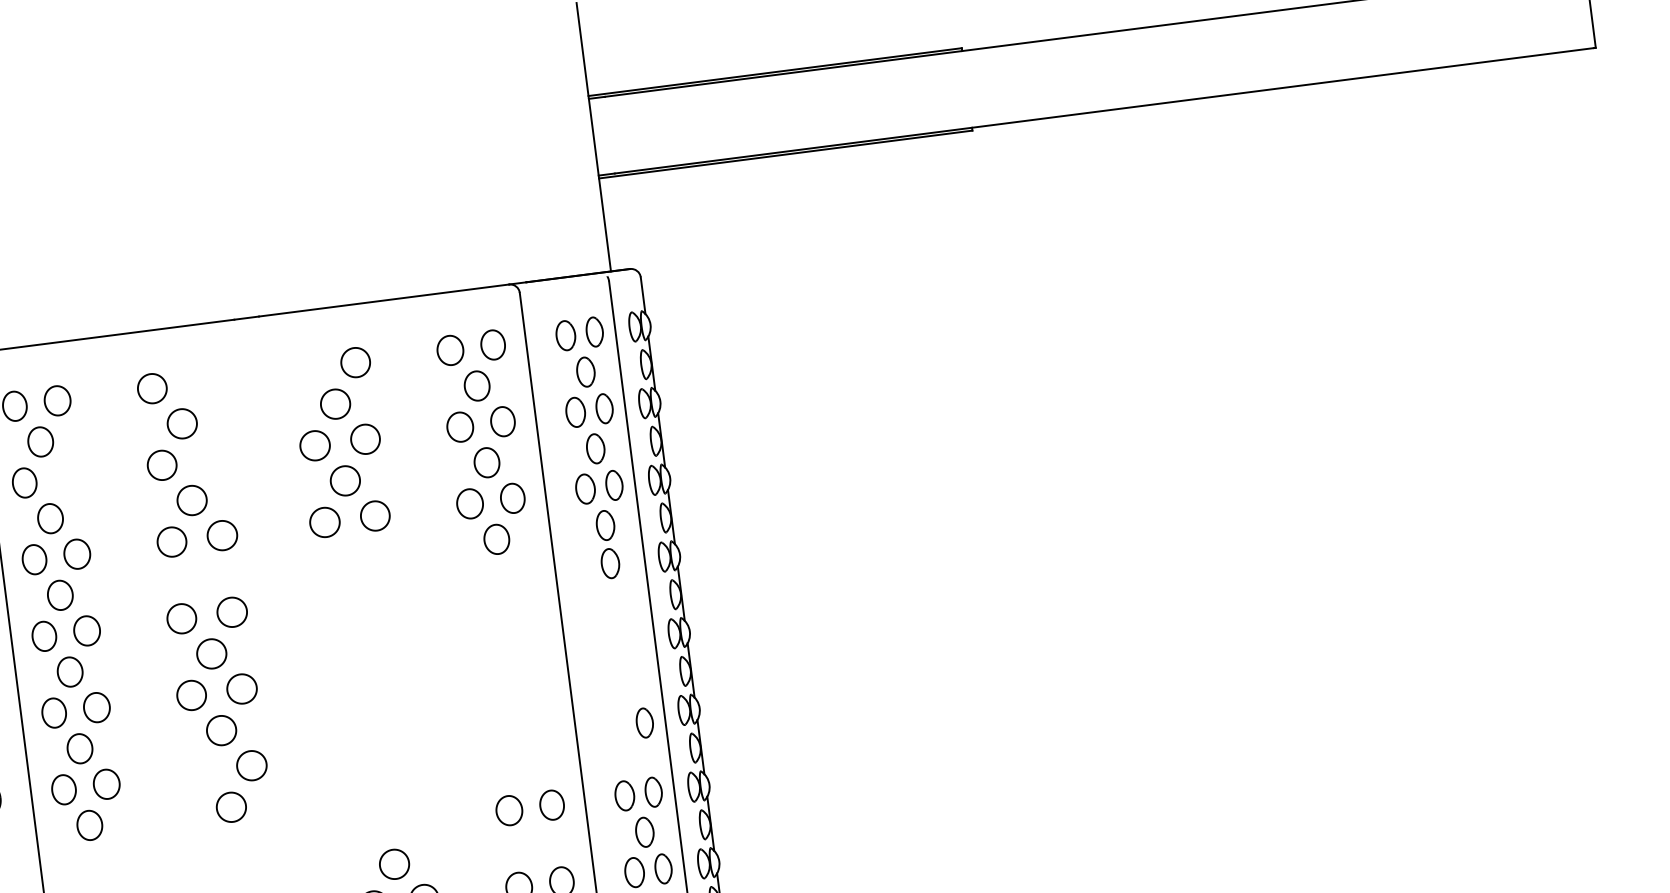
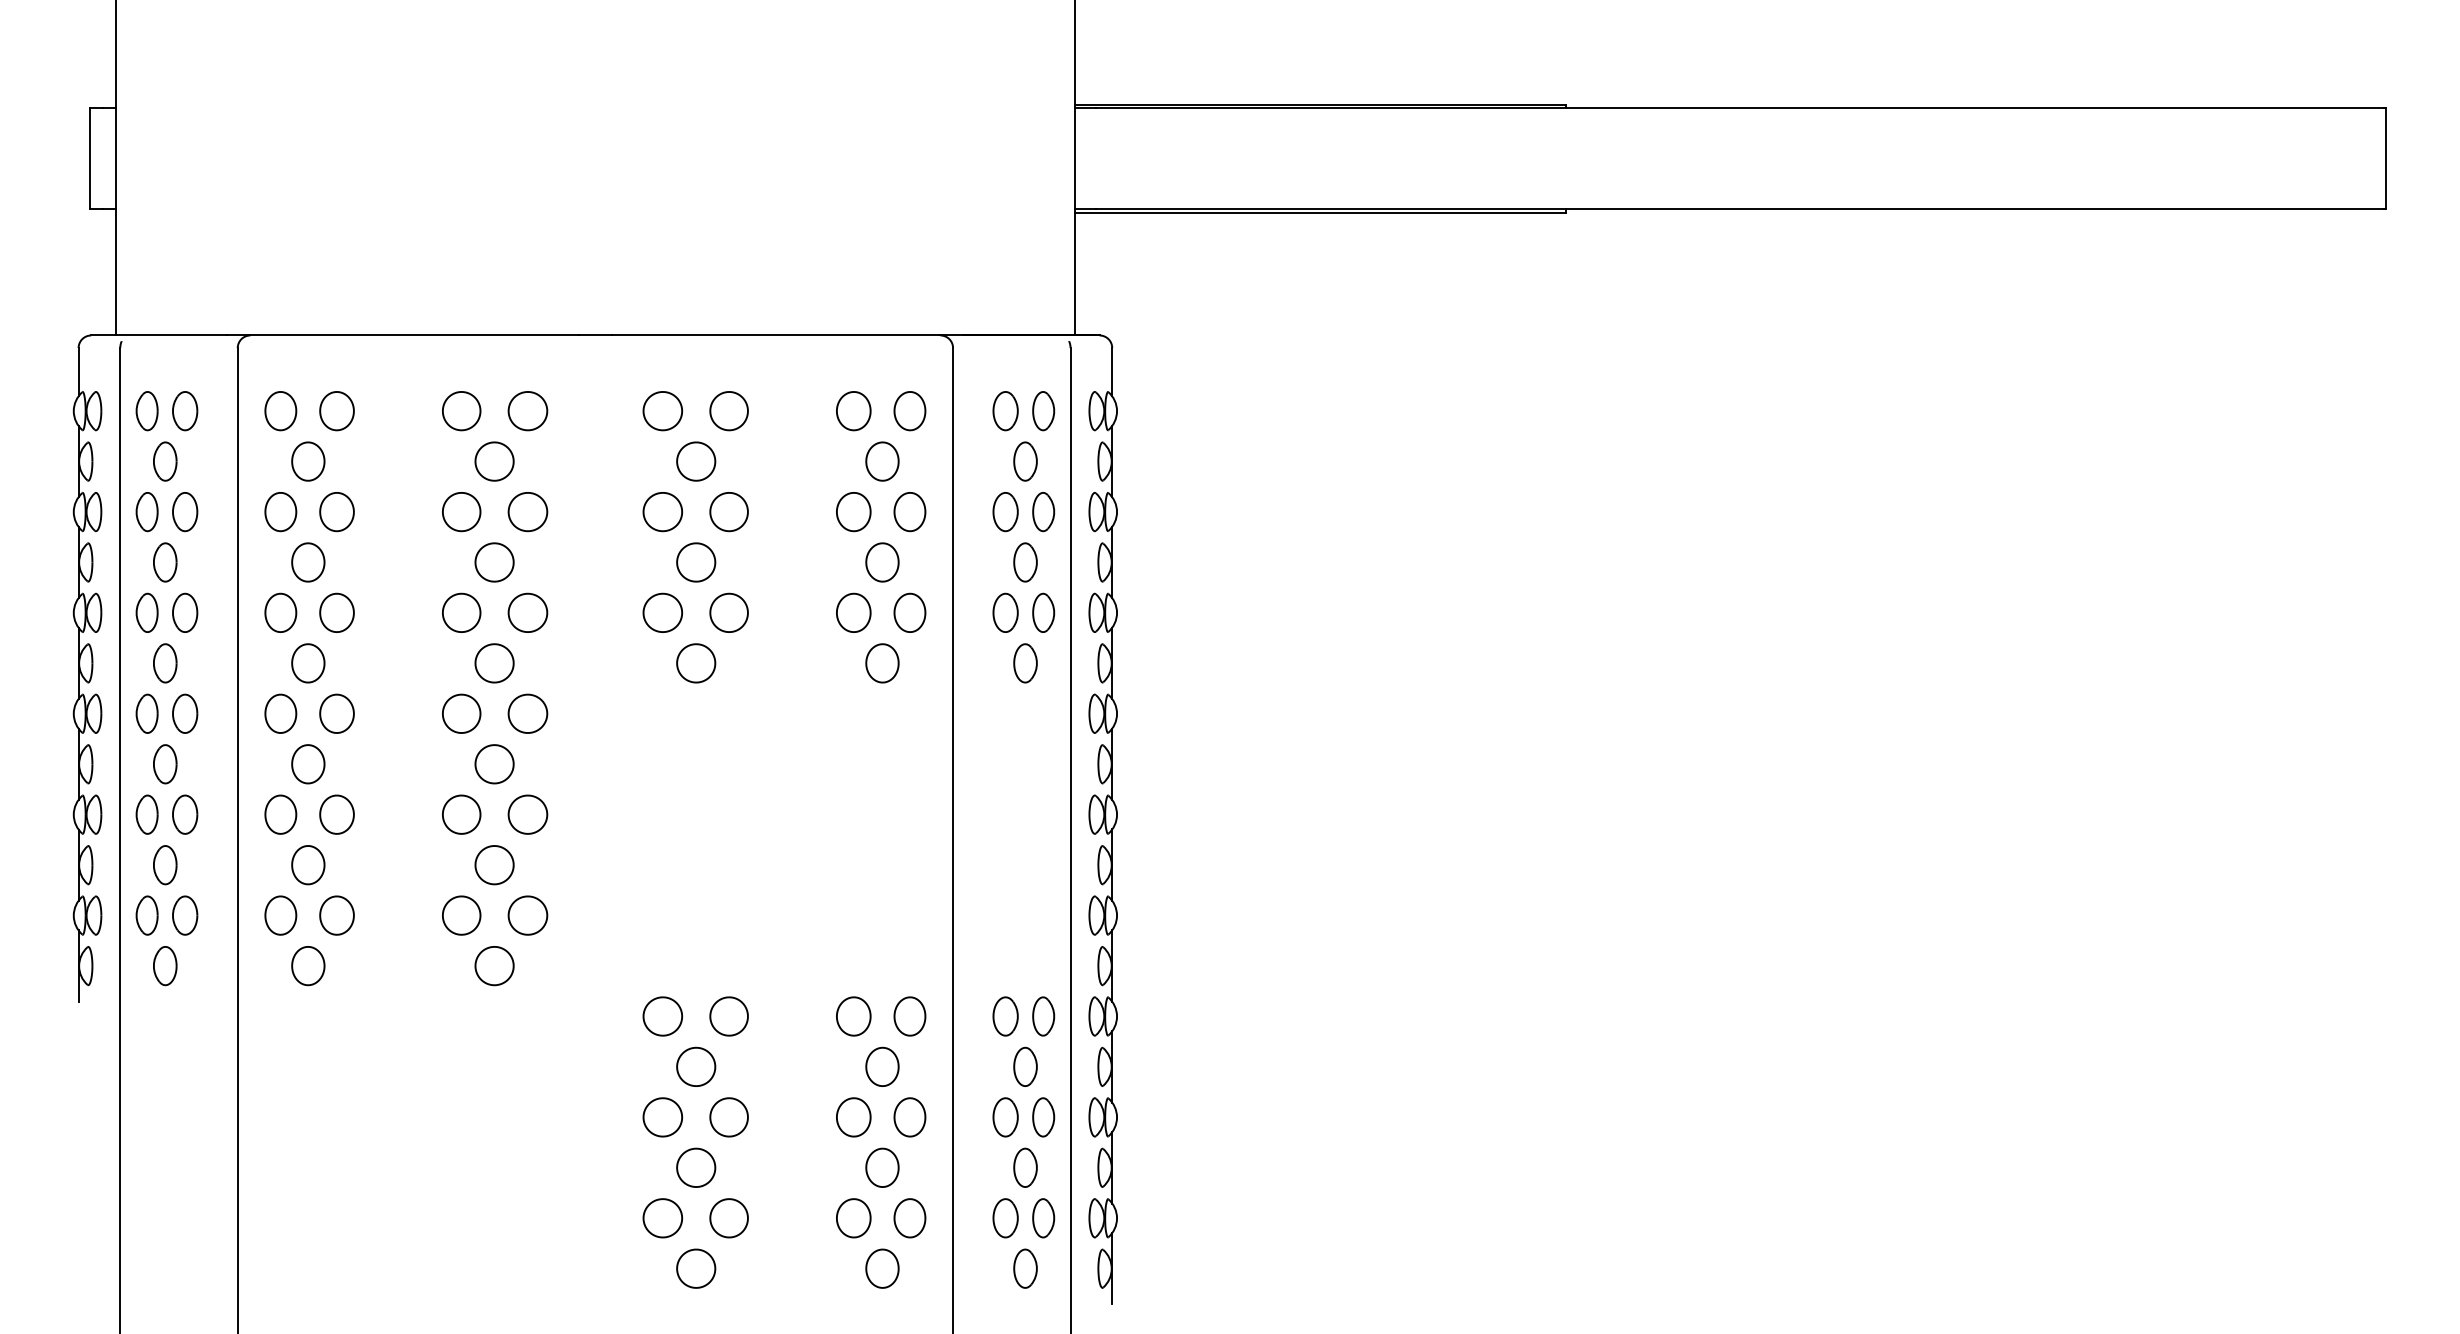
part: (305, 369) -> (662, 411), added
part: (202, 382) -> (527, 411), added
part: (212, 459) -> (527, 512), added
part: (67, 477) -> (336, 512), added
part: (355, 557) -> (696, 663), added
part: (610, 563) -> (1025, 713), removed
part: (201, 577) -> (494, 663), added
part: (644, 723) -> (1043, 925), removed
part: (201, 772) -> (461, 915), added
part: (414, 822) -> (728, 1016), added
part: (363, 829) -> (662, 1016), added
part: (536, 845) -> (882, 1066), added

